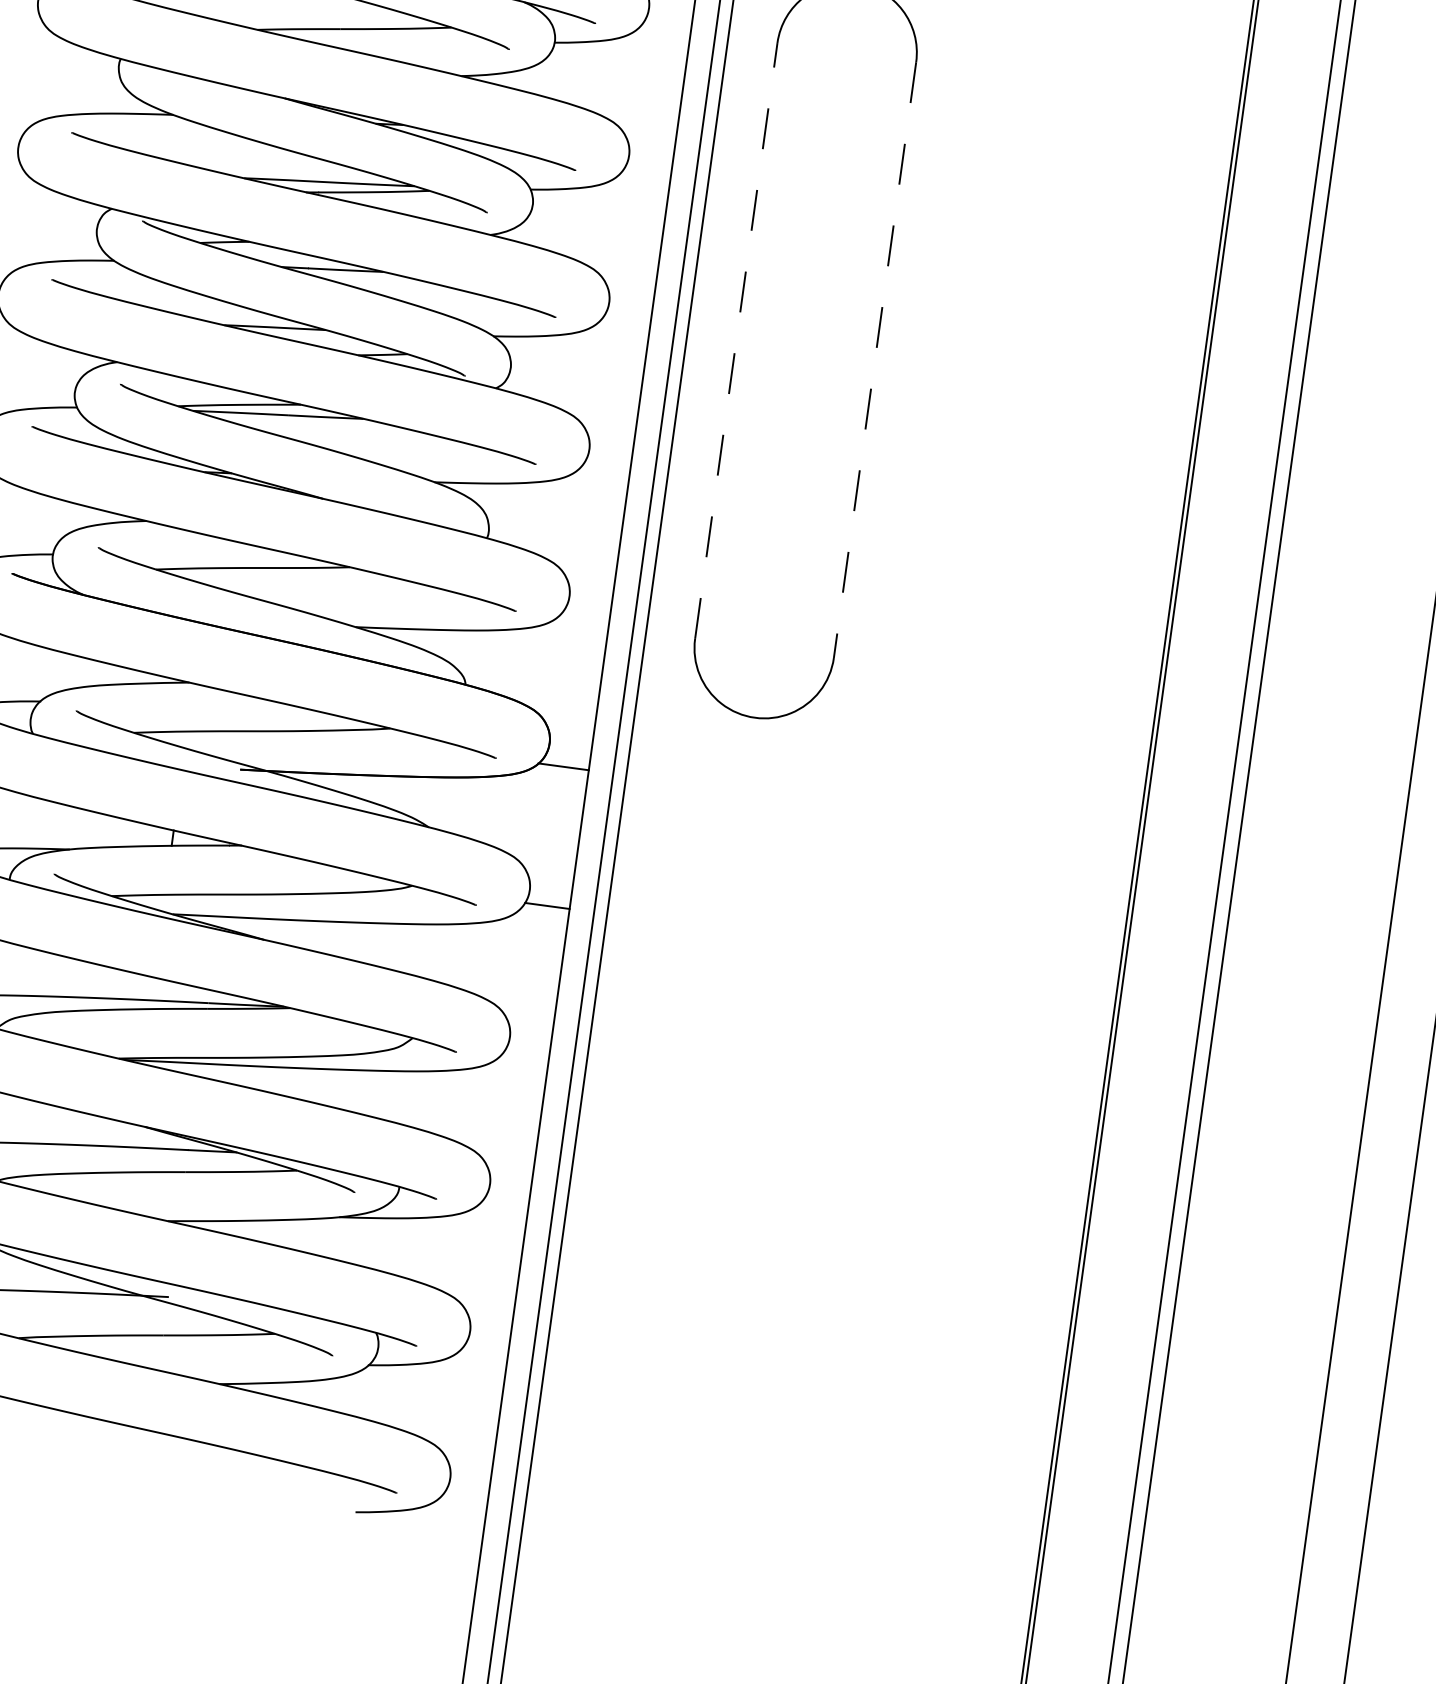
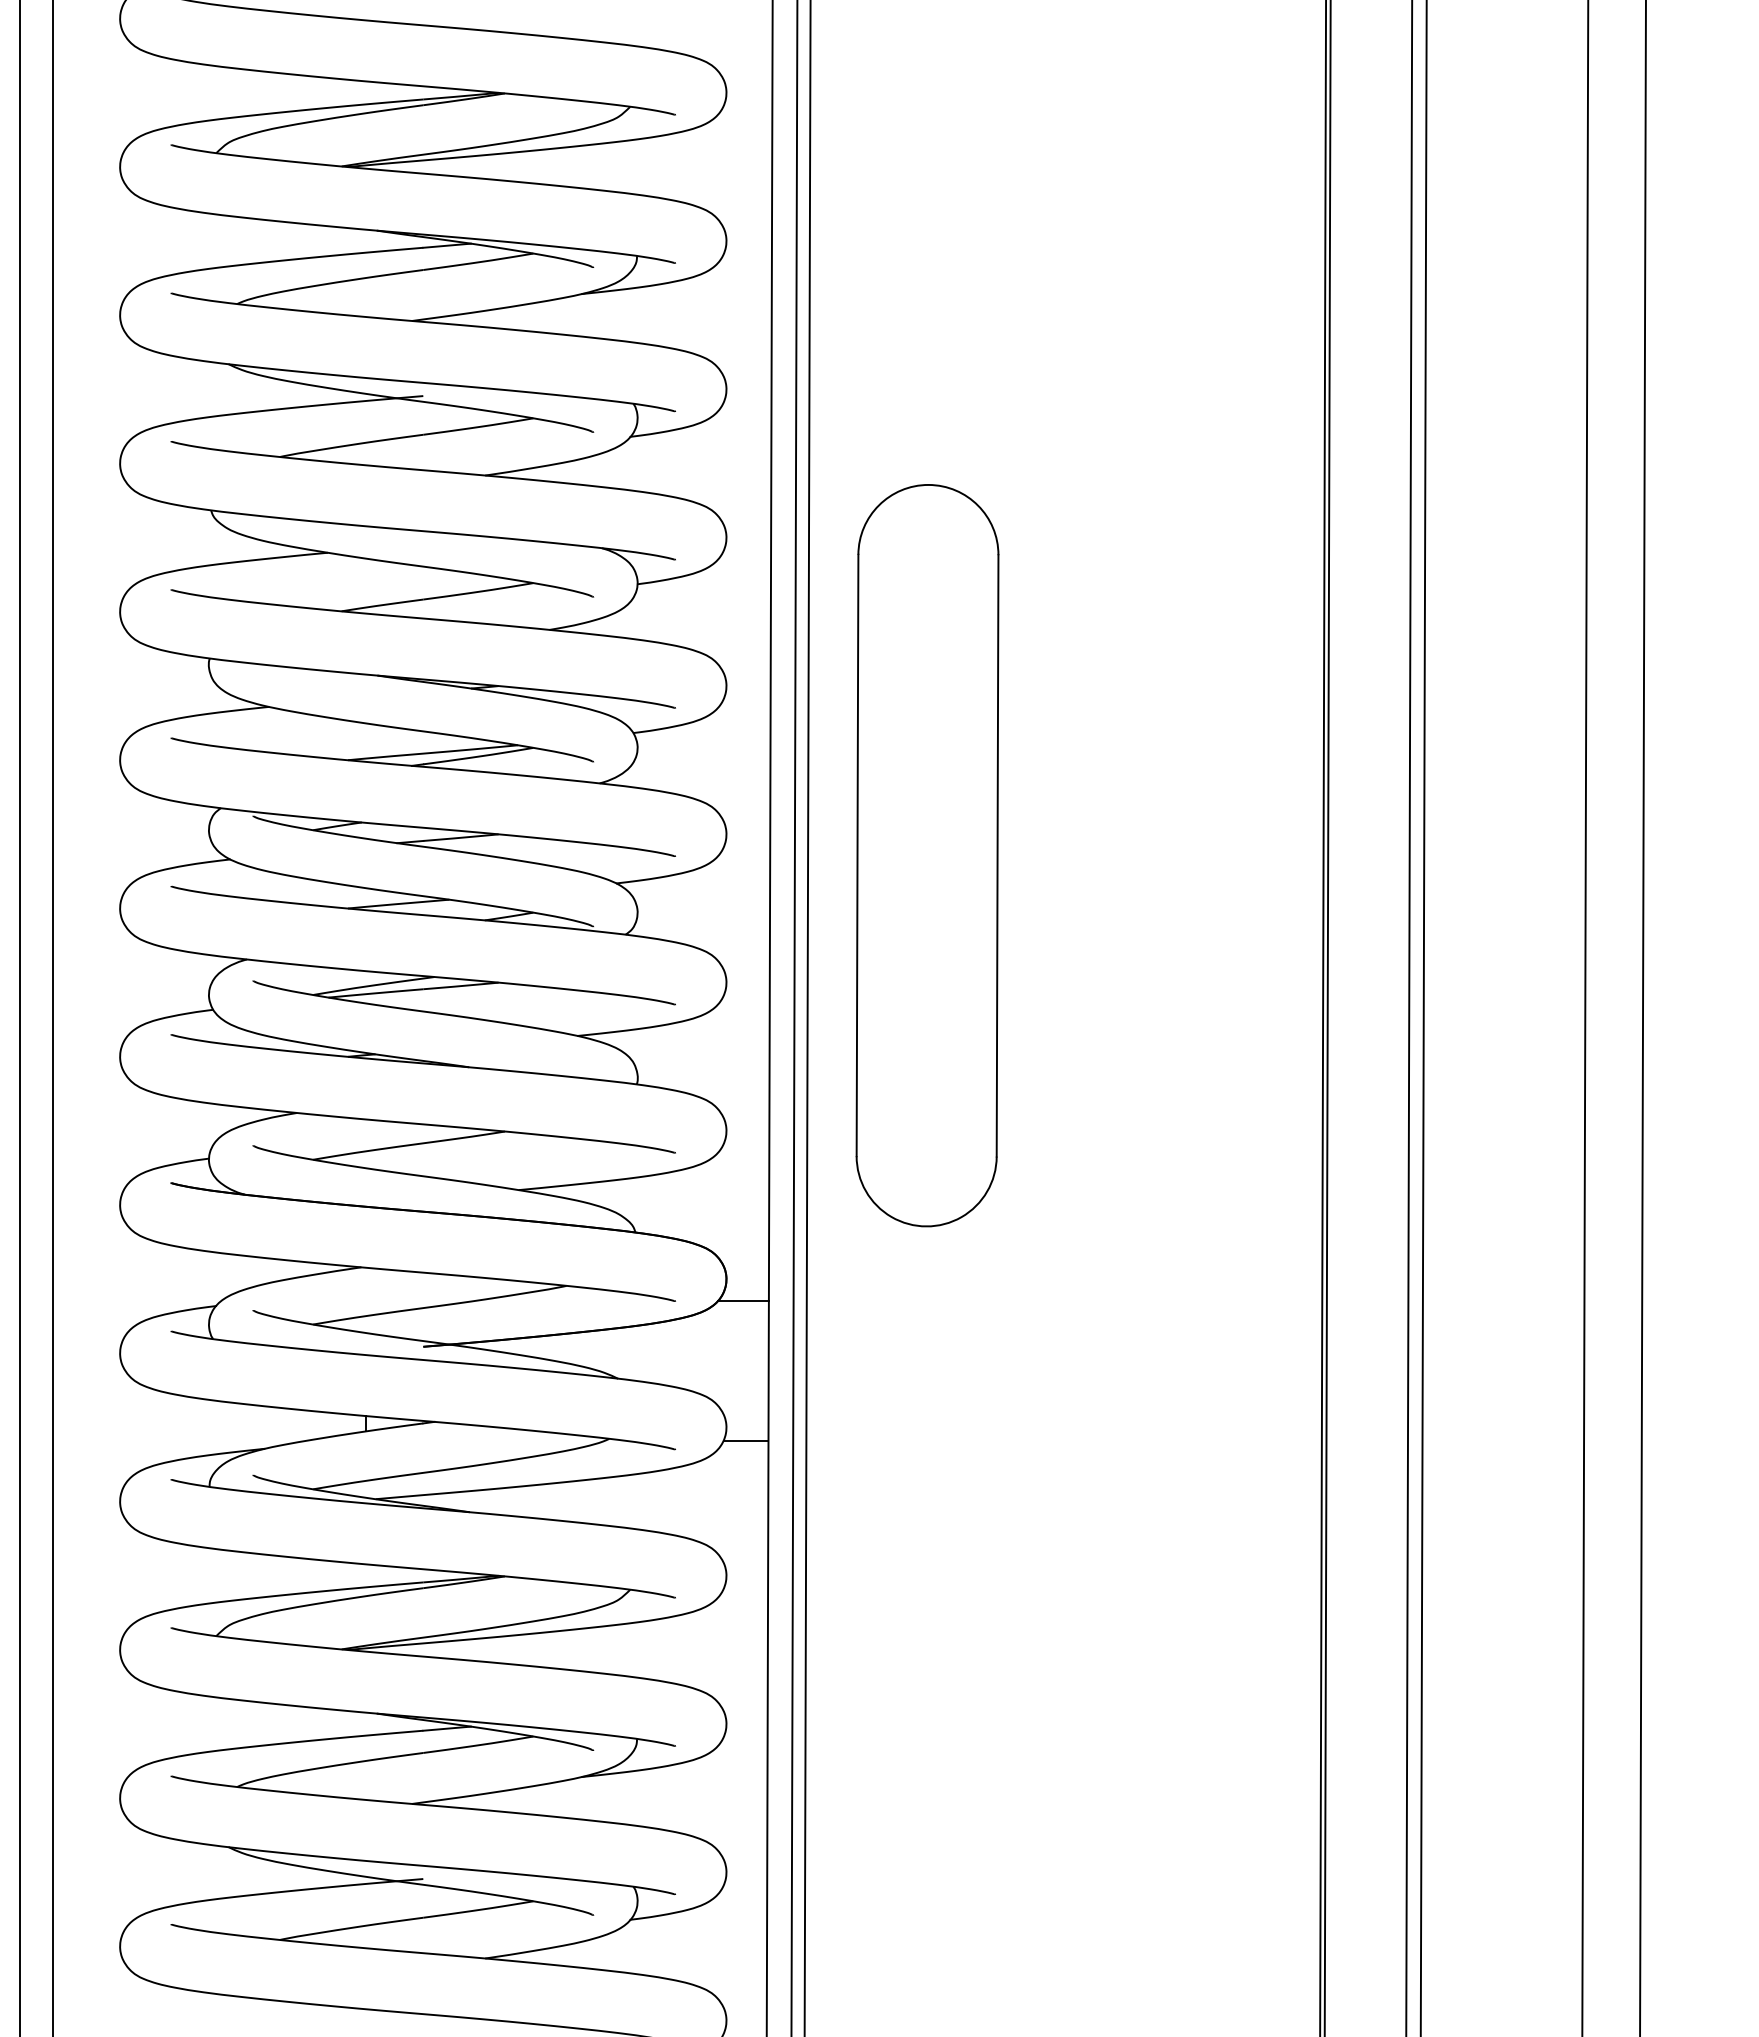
line: (736, 340) -> (857, 855), dashed -> solid
line: (875, 359) -> (997, 855), dashed -> solid

